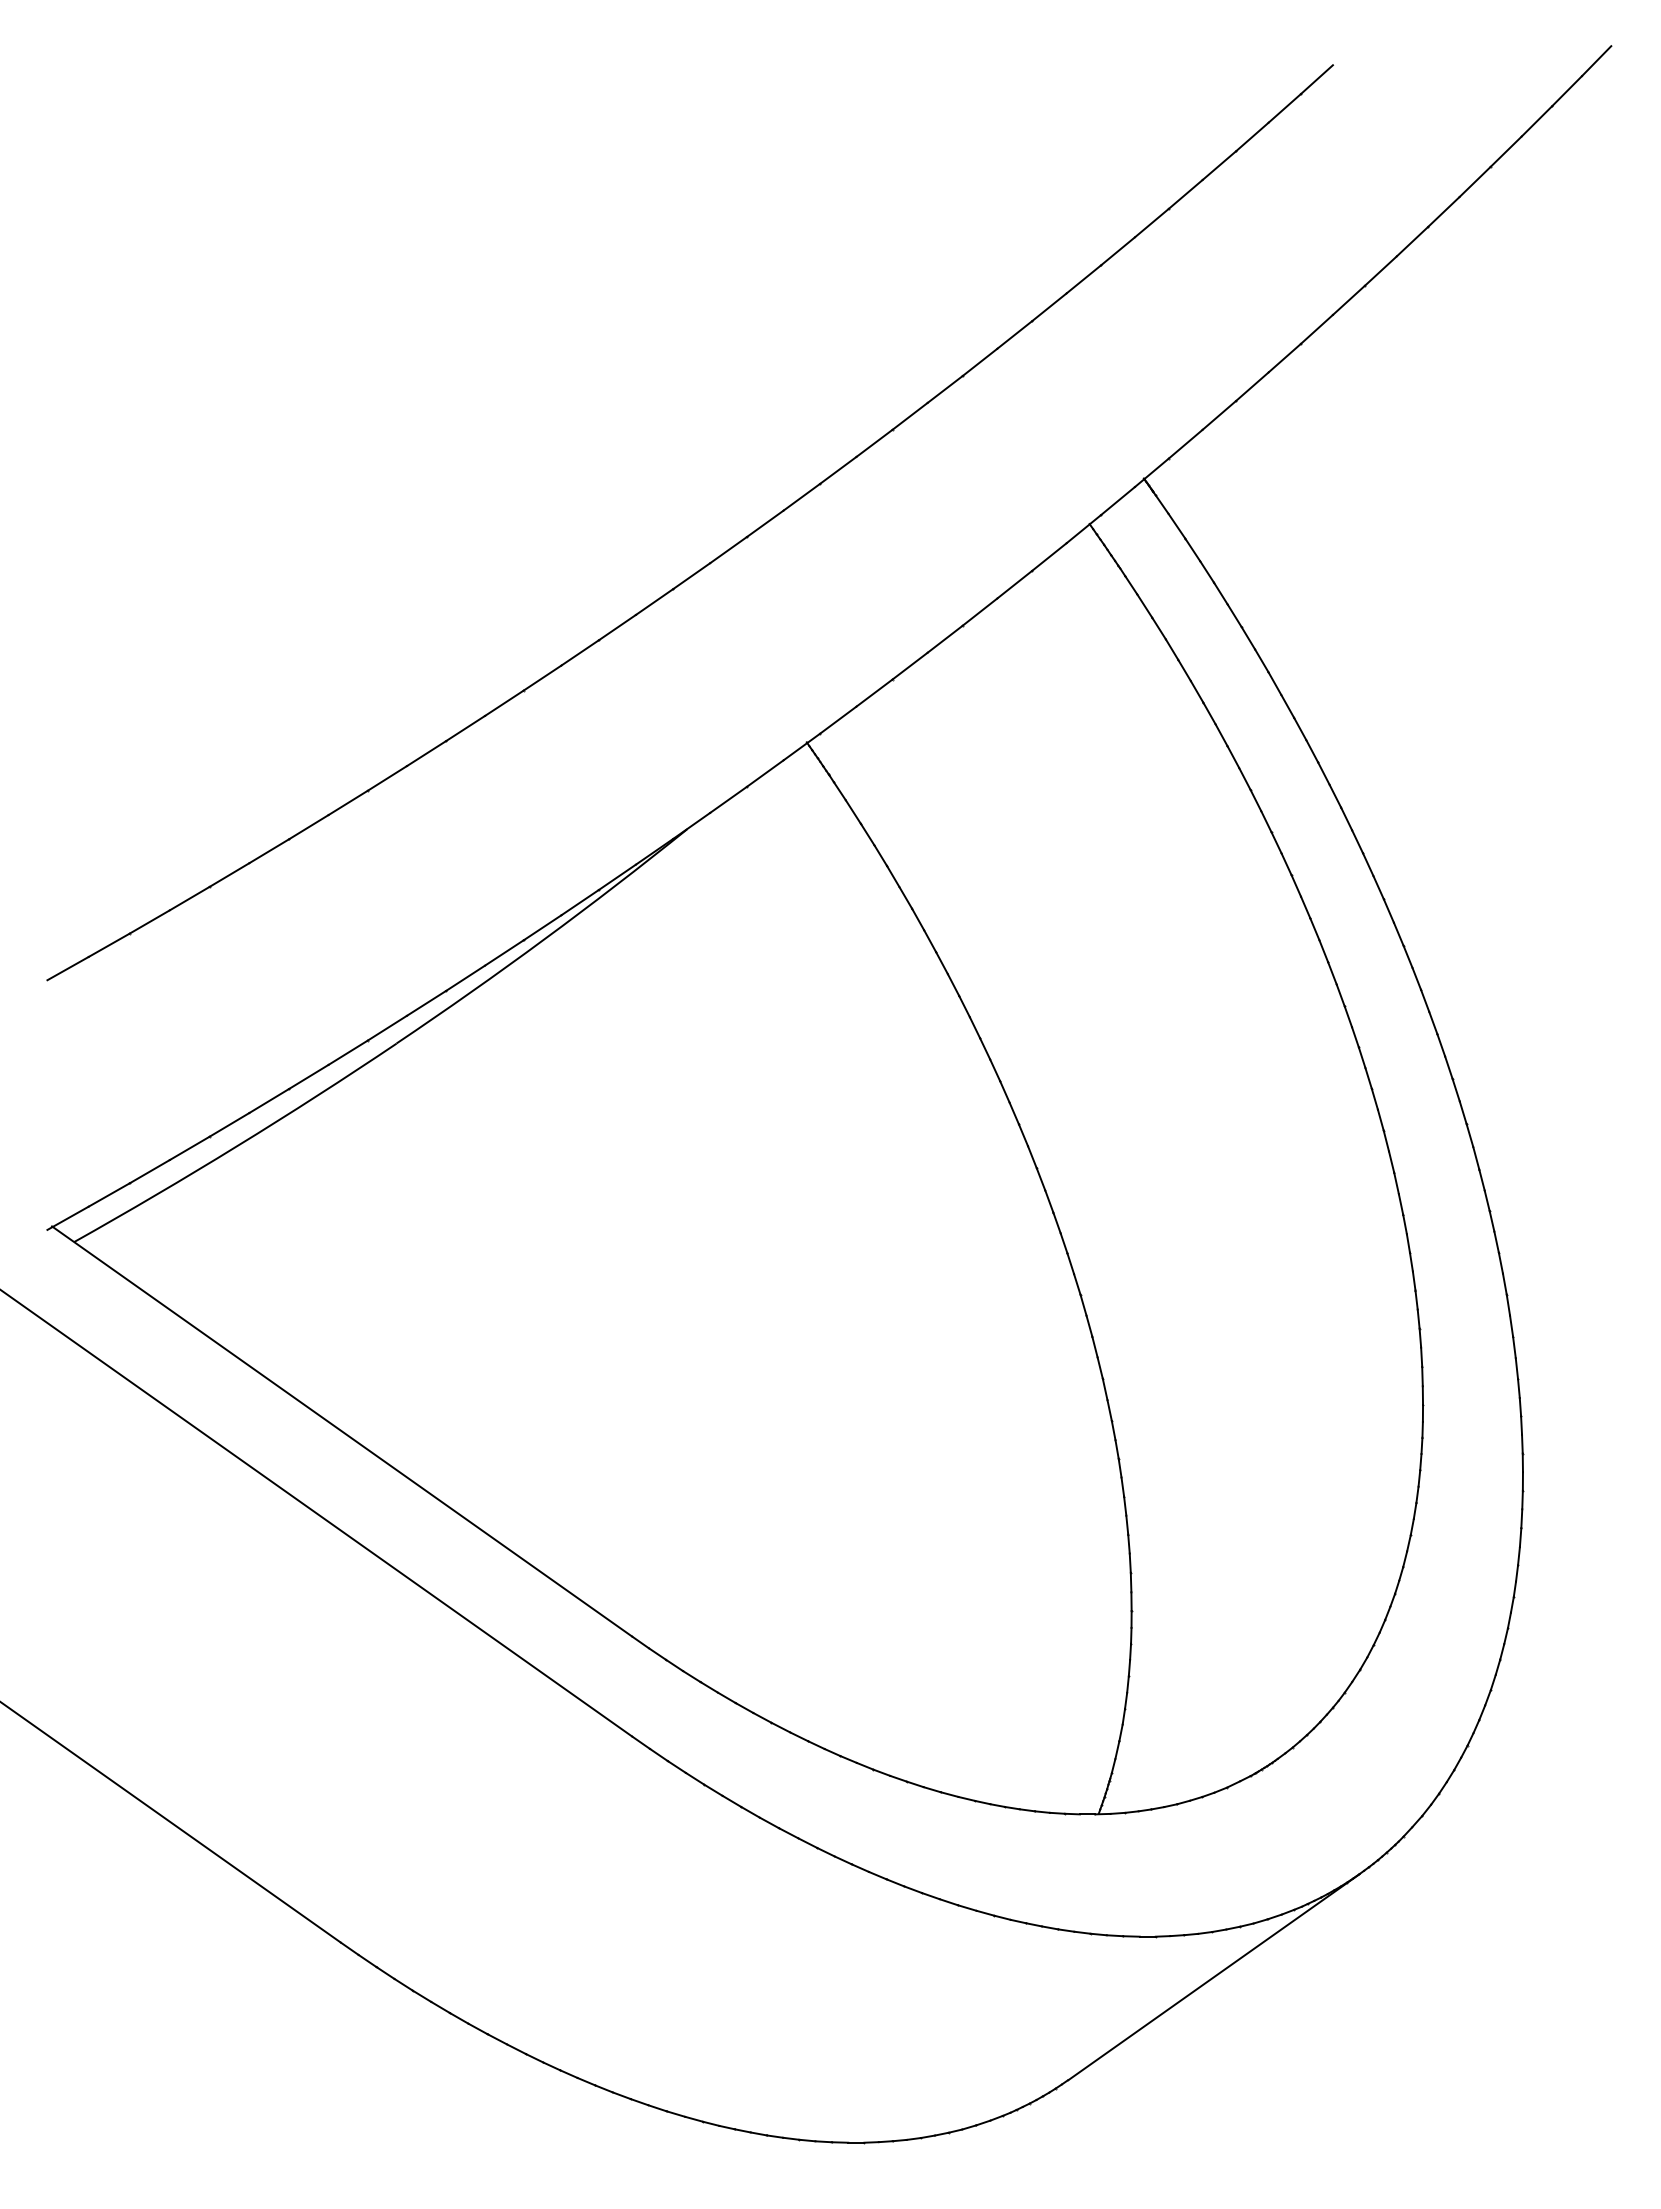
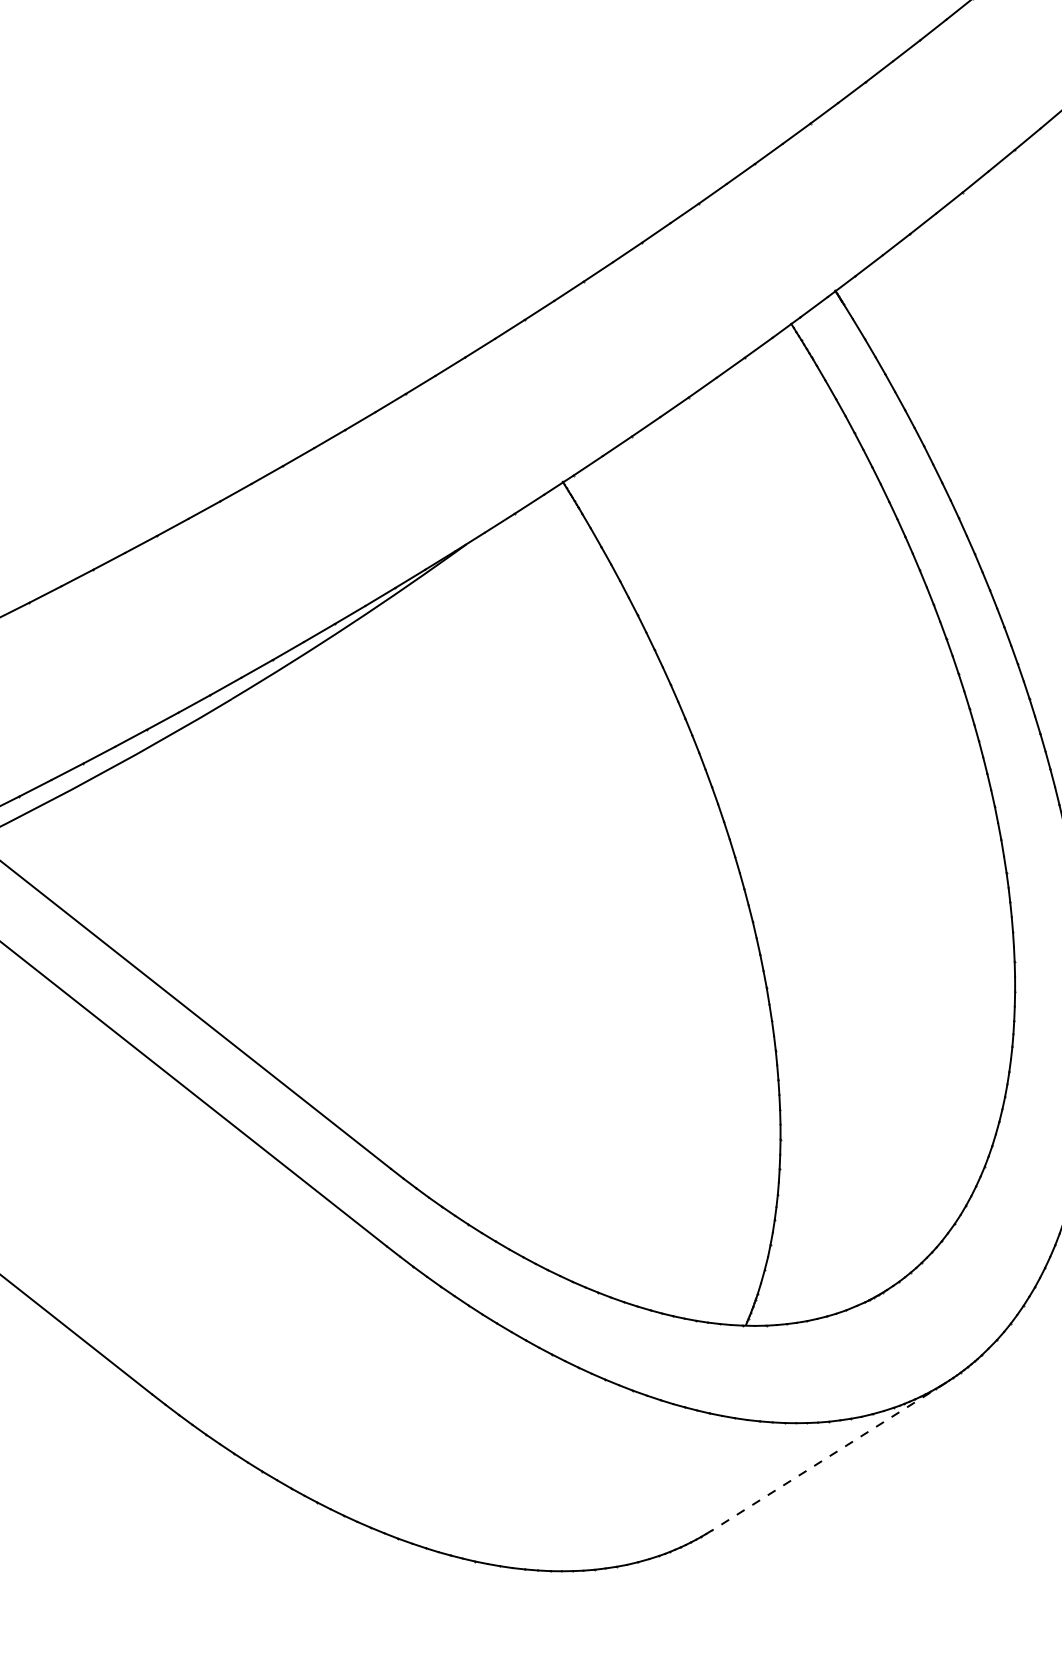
line: (1213, 1977) -> (828, 1457), solid -> dashed

